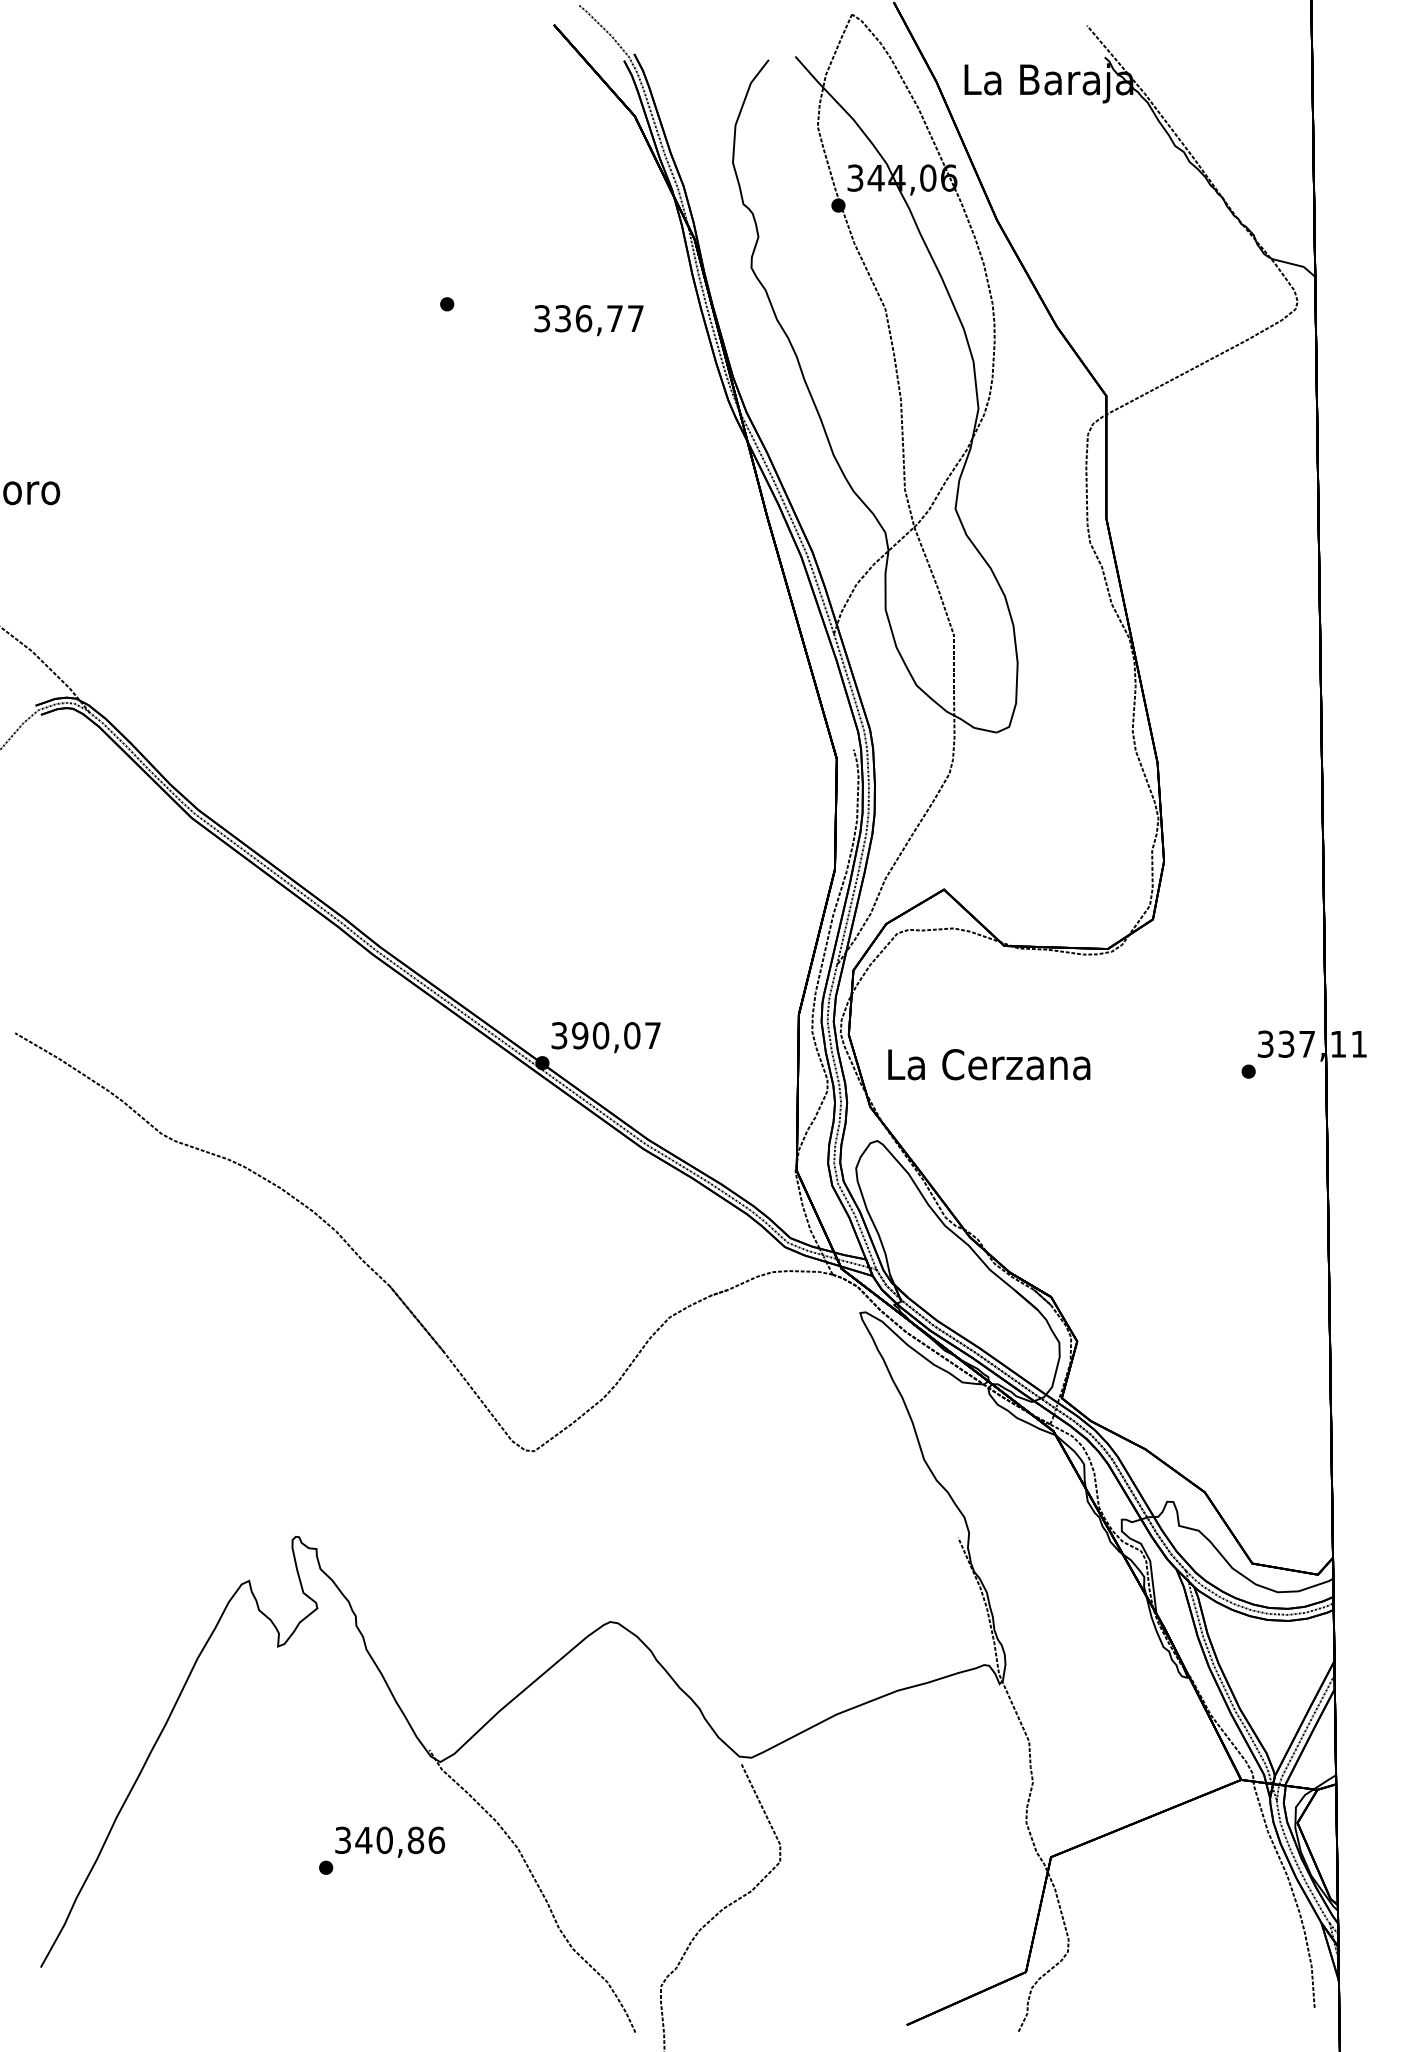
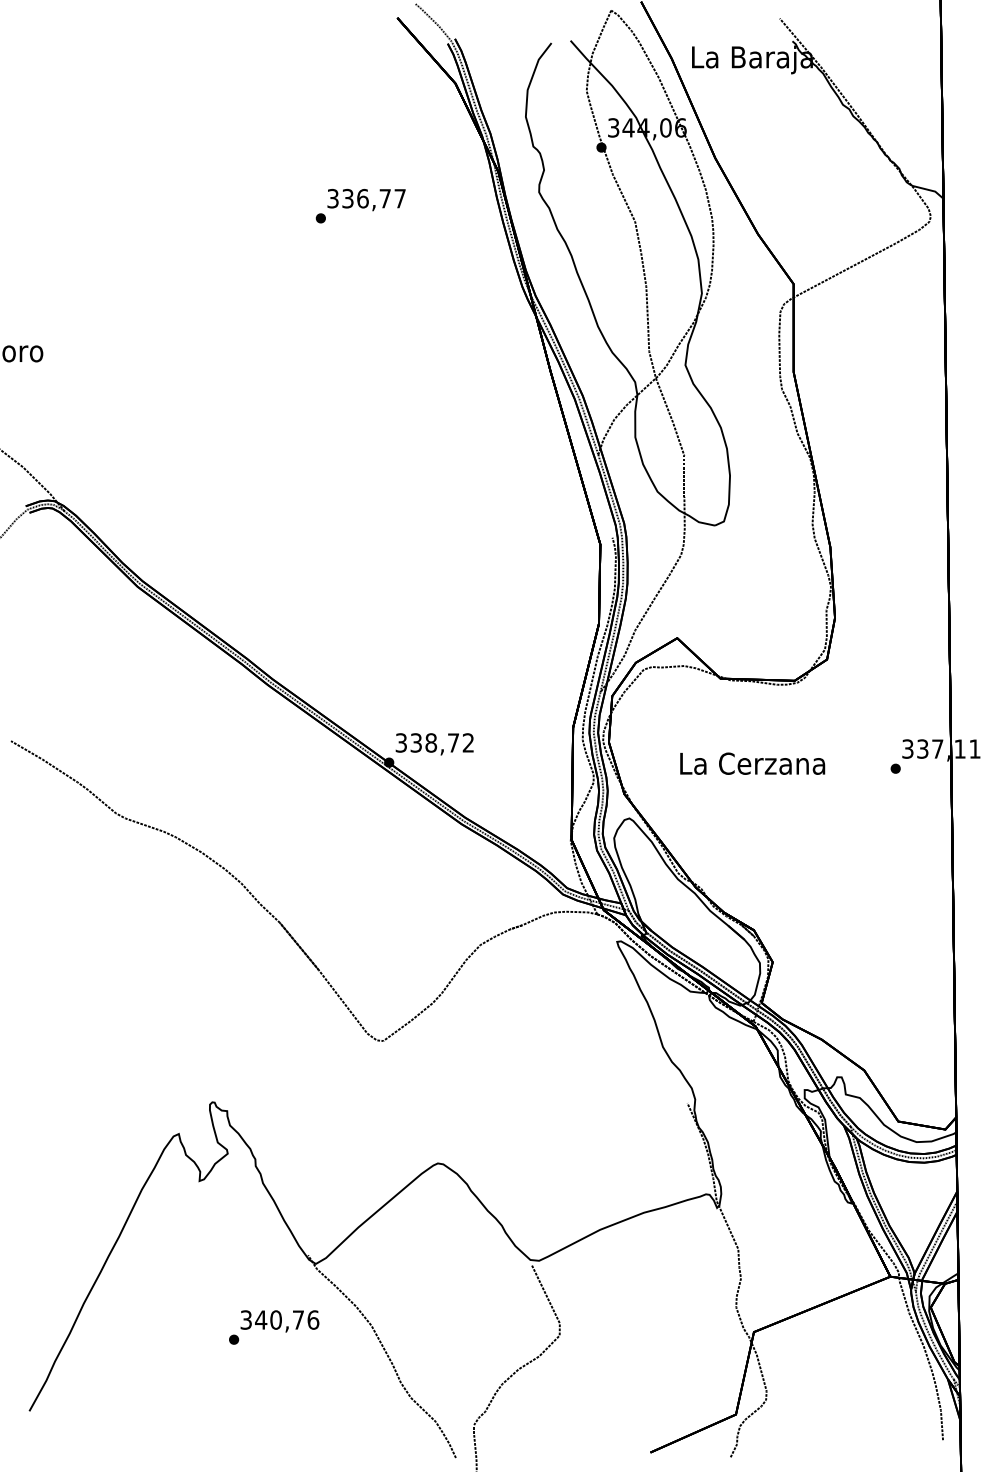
text: (588, 321) -> (366, 200), moved
text: (615, 1035) -> (441, 742), 390,07 -> 338,72
text: (989, 1064) -> (752, 763), moved
text: (415, 1839) -> (298, 1319), 340,86 -> 340,76

